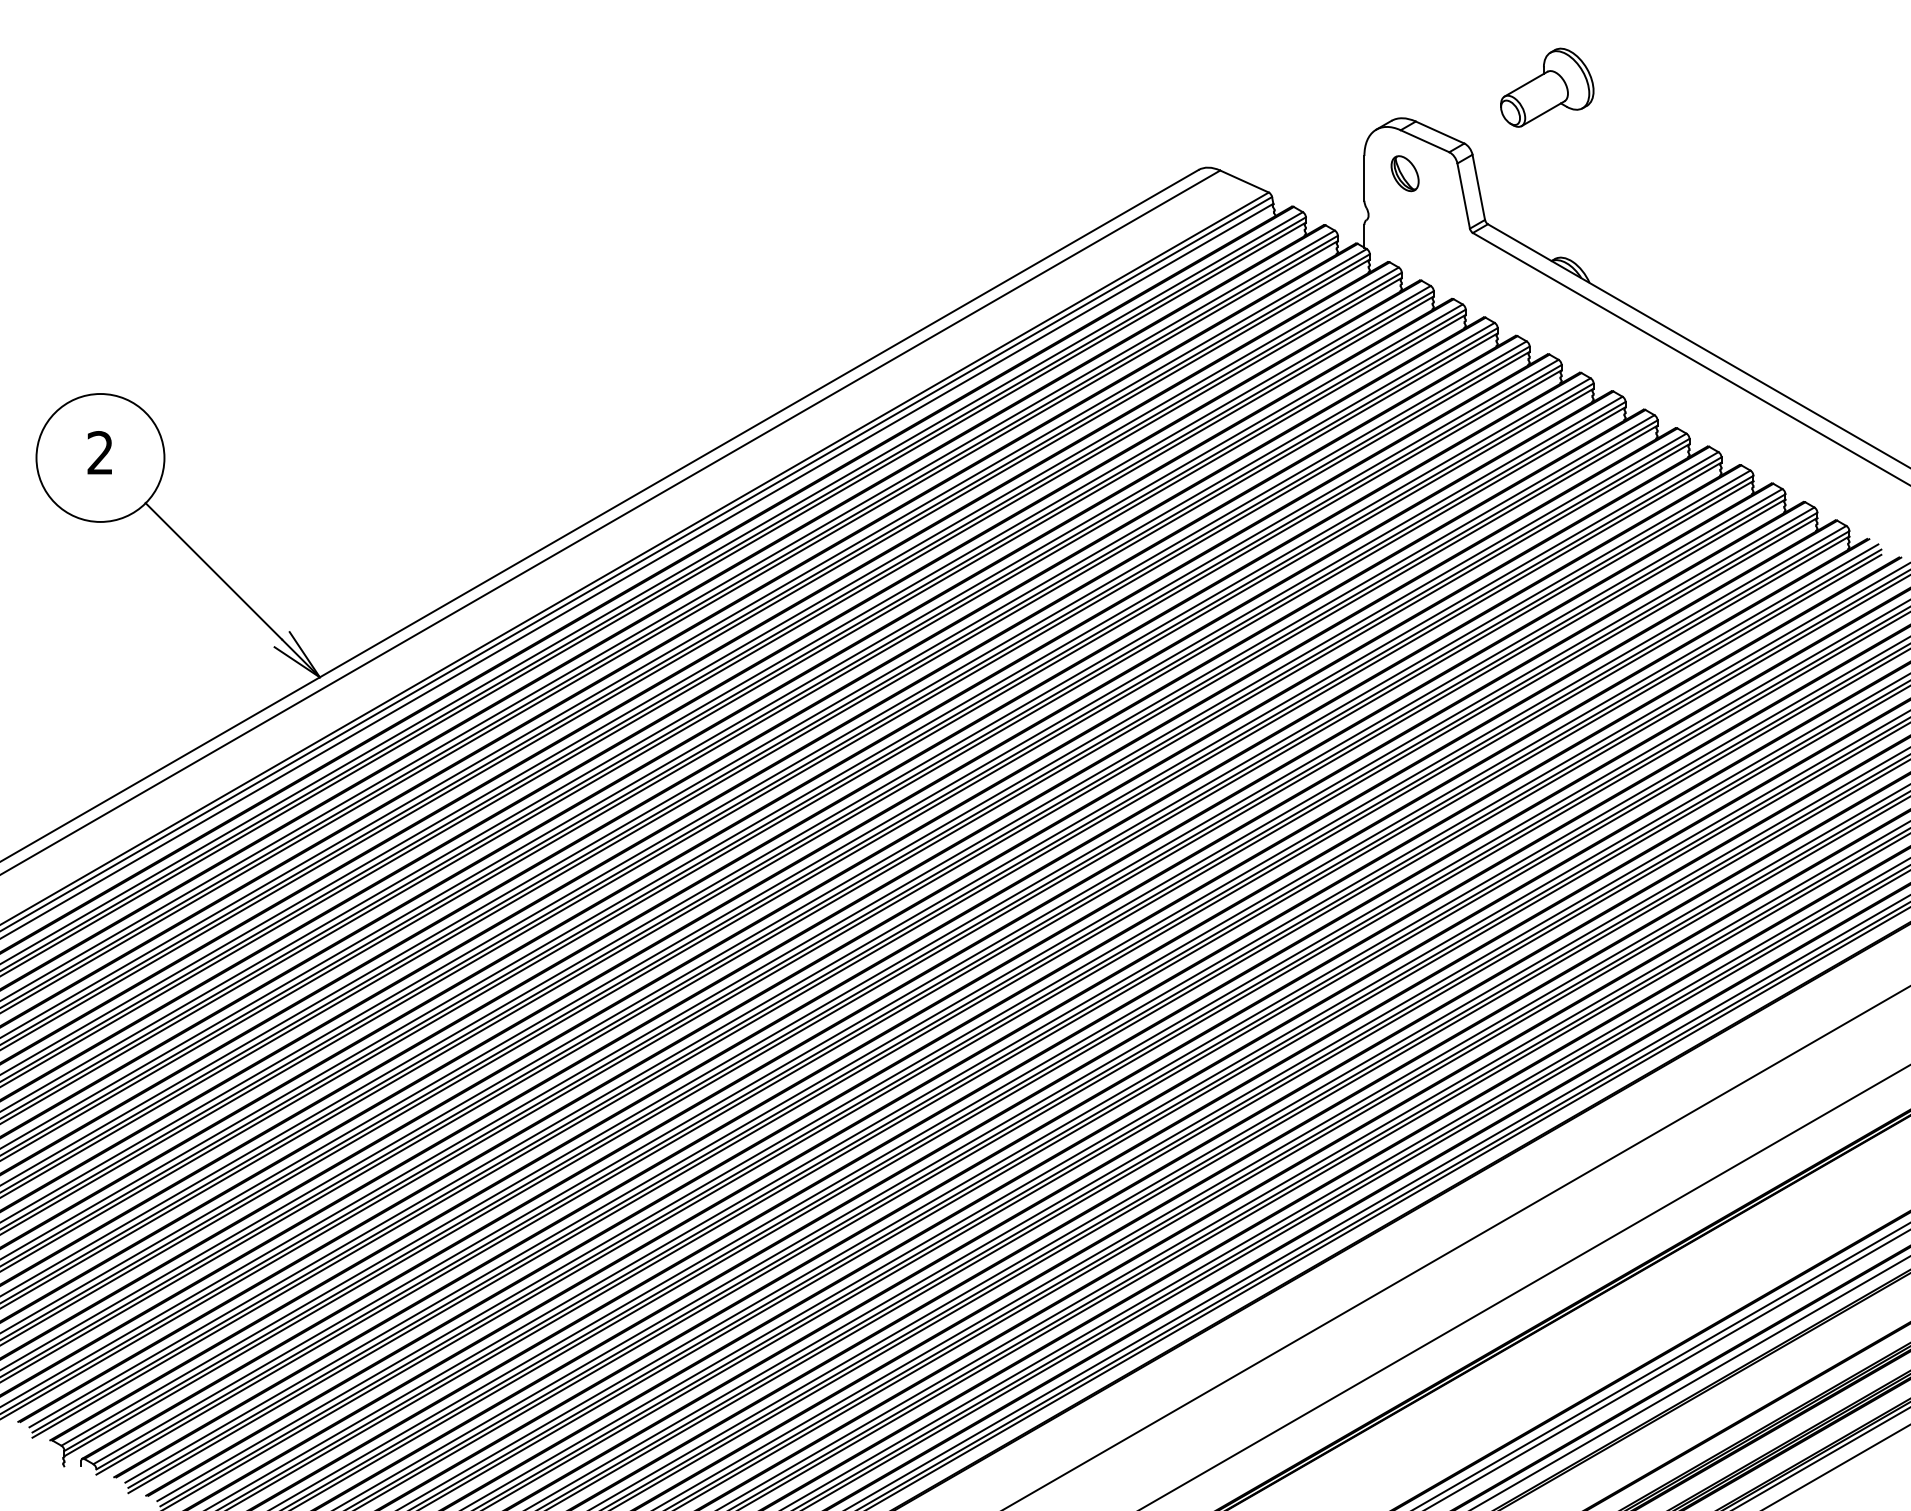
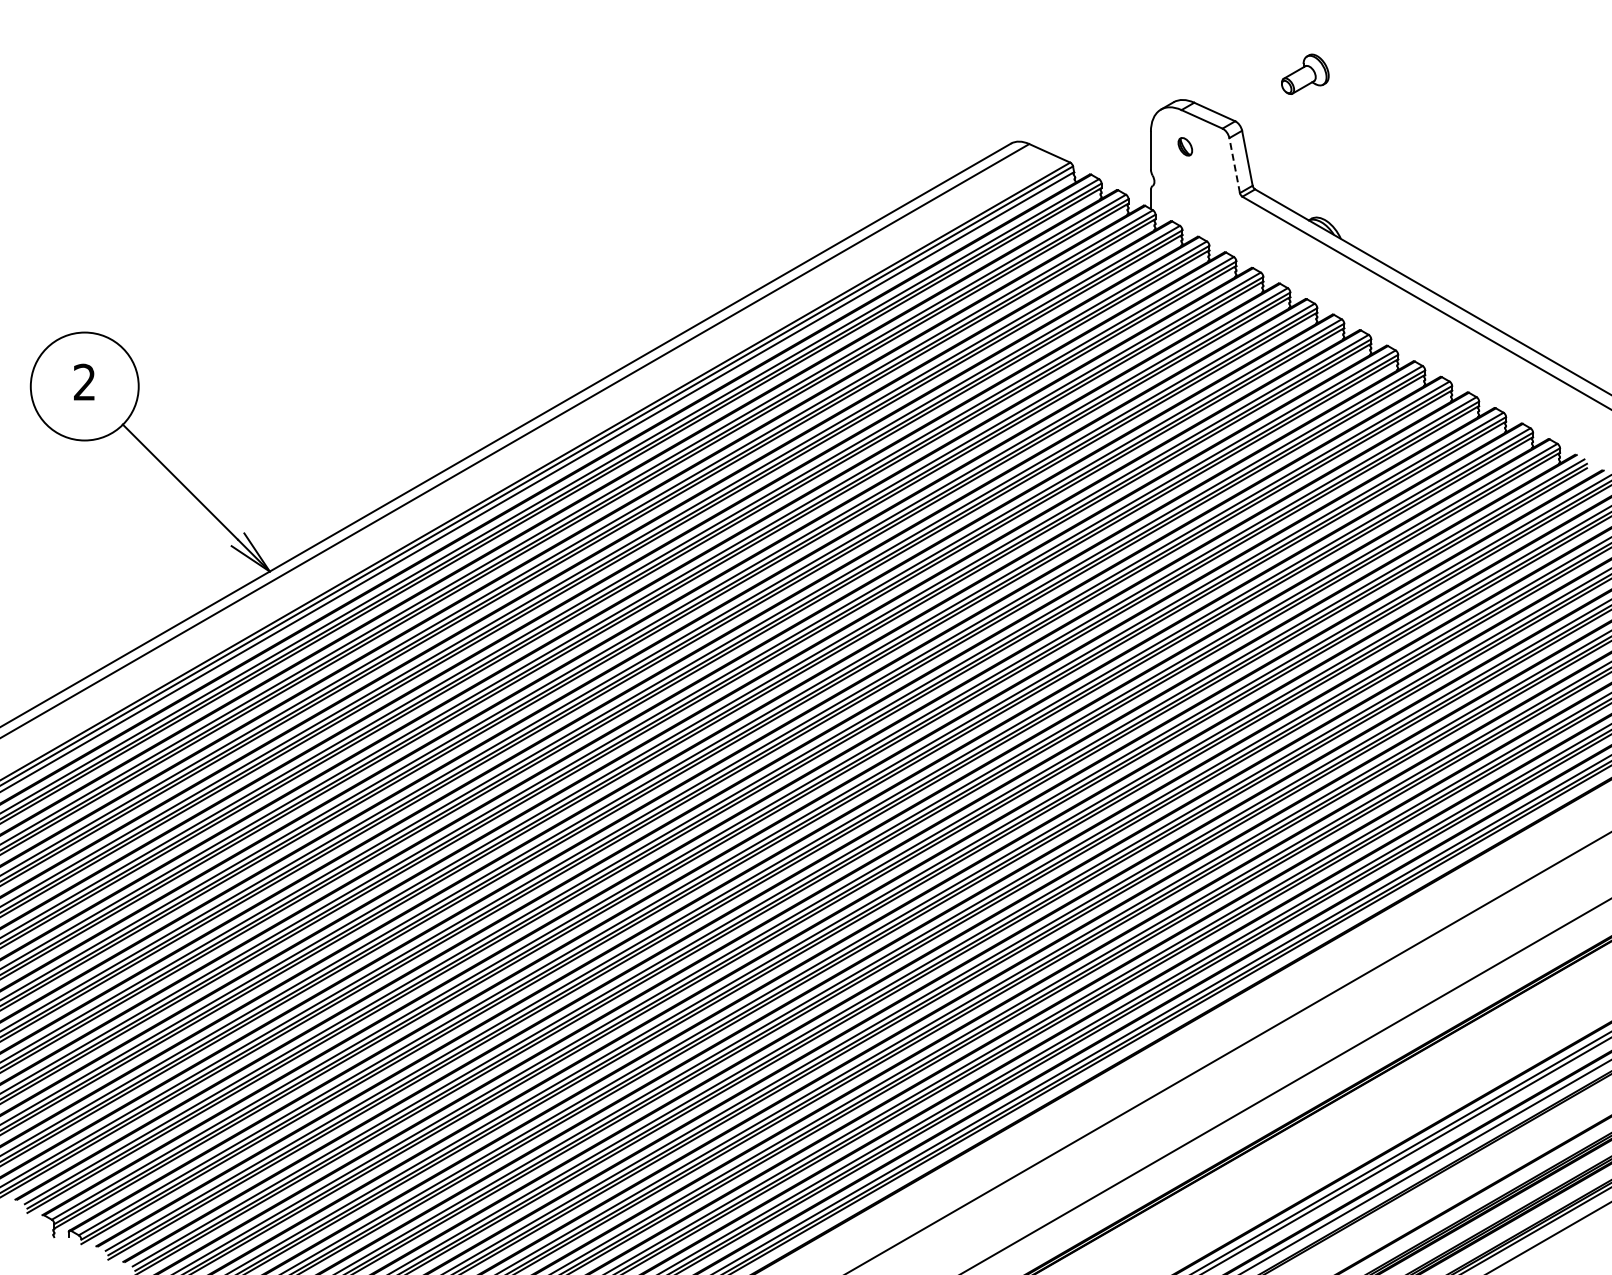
part: (1547, 88) -> (1305, 74), size x0.6
part: (1405, 173) -> (1185, 146), size x0.6
line: (1463, 195) -> (1234, 165), solid -> dashed

